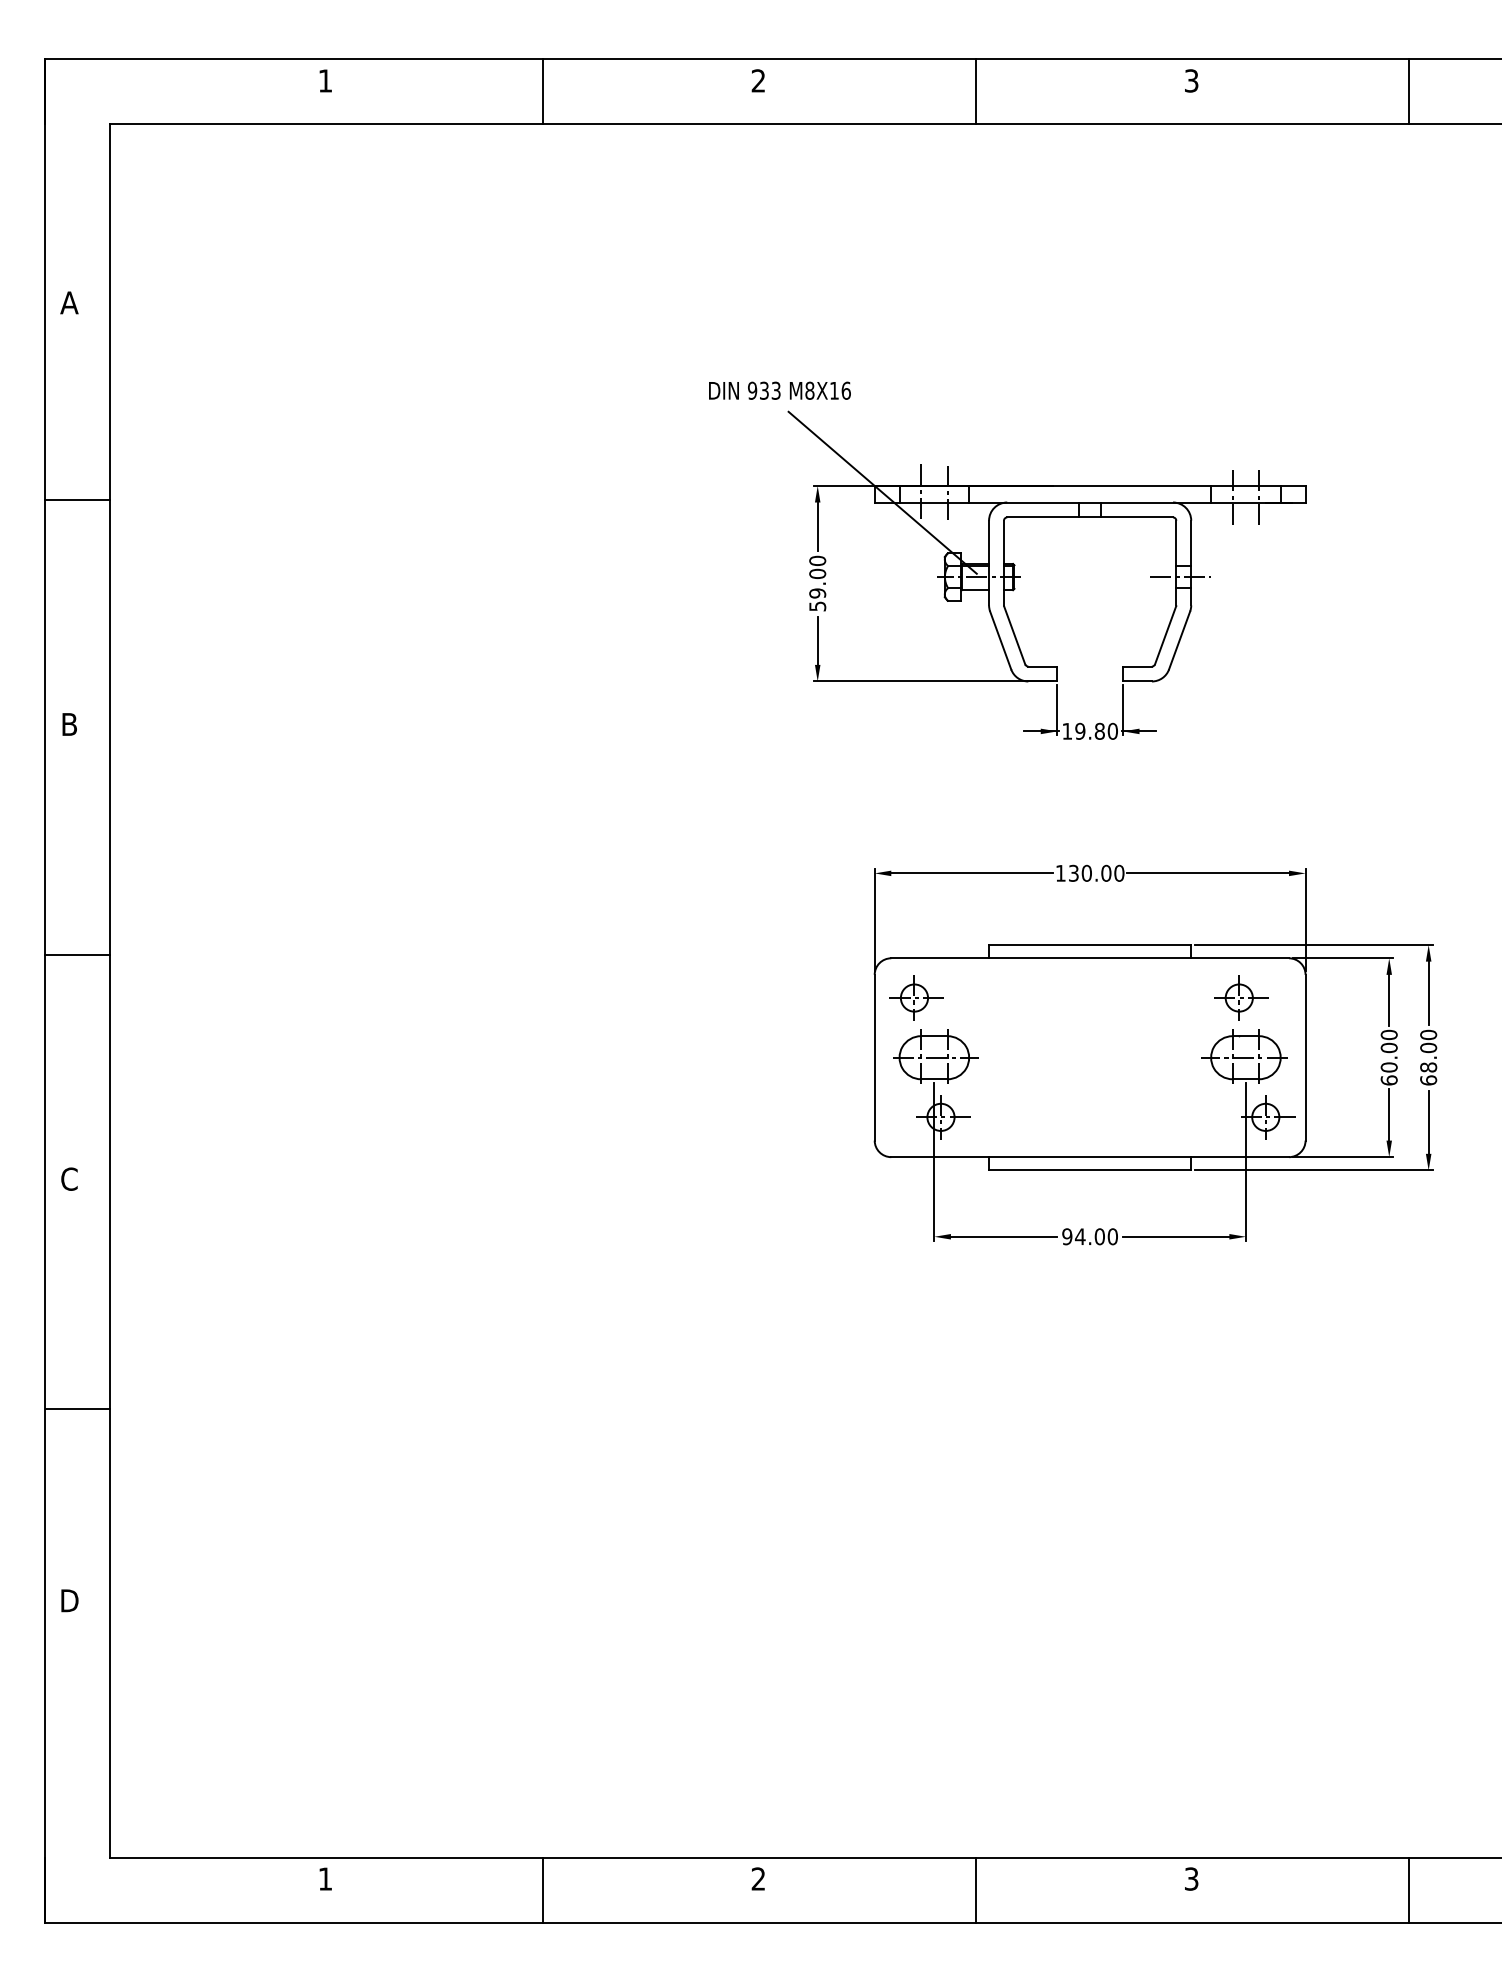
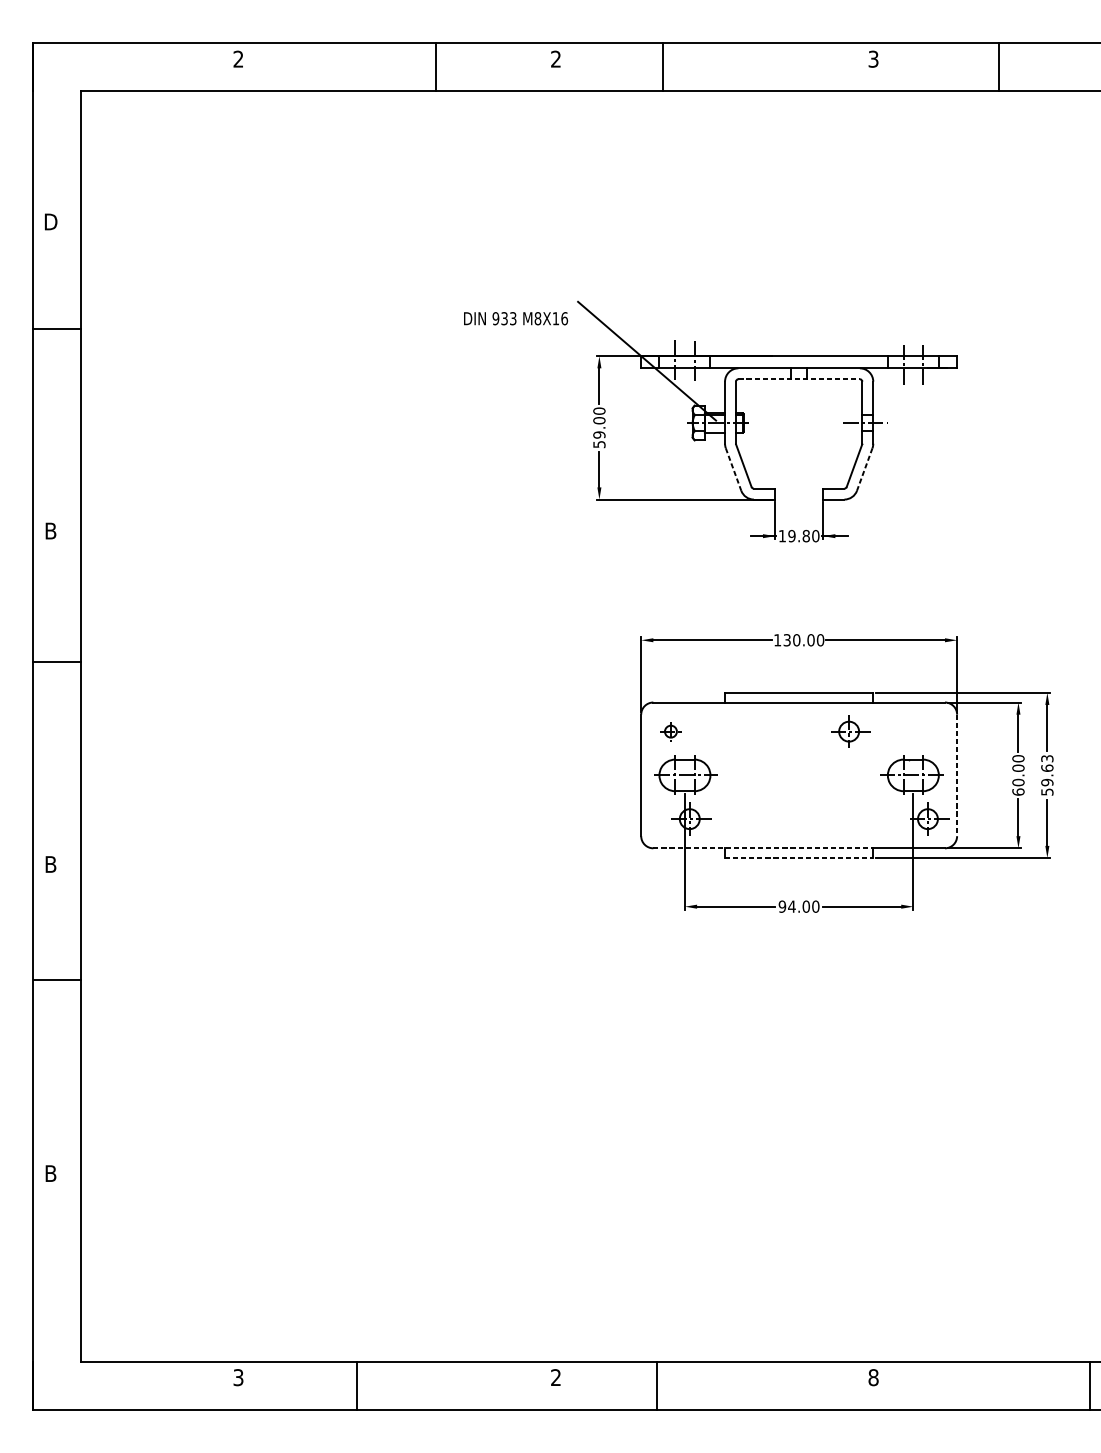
text: (324, 80) -> (237, 58), 1 -> 2
line: (543, 91) -> (436, 66), moved
line: (976, 91) -> (663, 66), moved
line: (1409, 91) -> (999, 66), moved
text: (69, 302) -> (50, 221), A -> D
text: (779, 390) -> (515, 318), moved
line: (77, 499) -> (56, 328), moved
line: (1090, 517) -> (799, 379), solid -> dashed
line: (1000, 640) -> (733, 469), solid -> dashed
line: (1179, 640) -> (864, 469), solid -> dashed
line: (77, 954) -> (56, 662), moved
part: (916, 997) -> (671, 731), size x0.6
part: (1241, 997) -> (850, 731), moved
line: (1305, 1057) -> (957, 775), solid -> dashed
text: (1428, 1057) -> (1047, 775), 68.00 -> 59.63
line: (1041, 1157) -> (763, 848), solid -> dashed
line: (1090, 1170) -> (799, 858), solid -> dashed
text: (69, 1178) -> (50, 863), C -> B
line: (78, 1409) -> (57, 979), moved
text: (69, 1600) -> (50, 1173), D -> B
text: (325, 1878) -> (238, 1377), 1 -> 3
text: (1191, 1878) -> (873, 1377), 3 -> 8
line: (543, 1889) -> (357, 1385), moved
line: (976, 1889) -> (657, 1385), moved
line: (1409, 1889) -> (1090, 1385), moved

